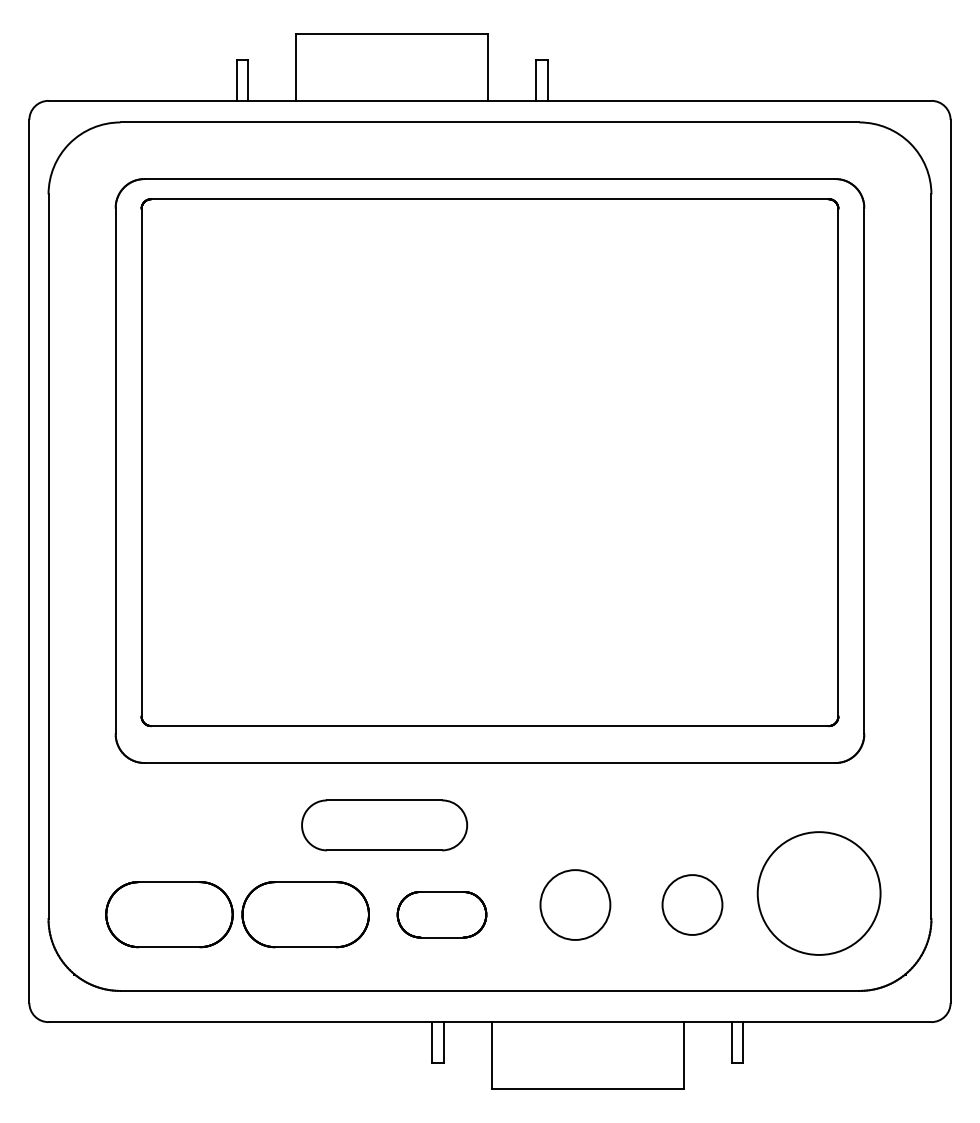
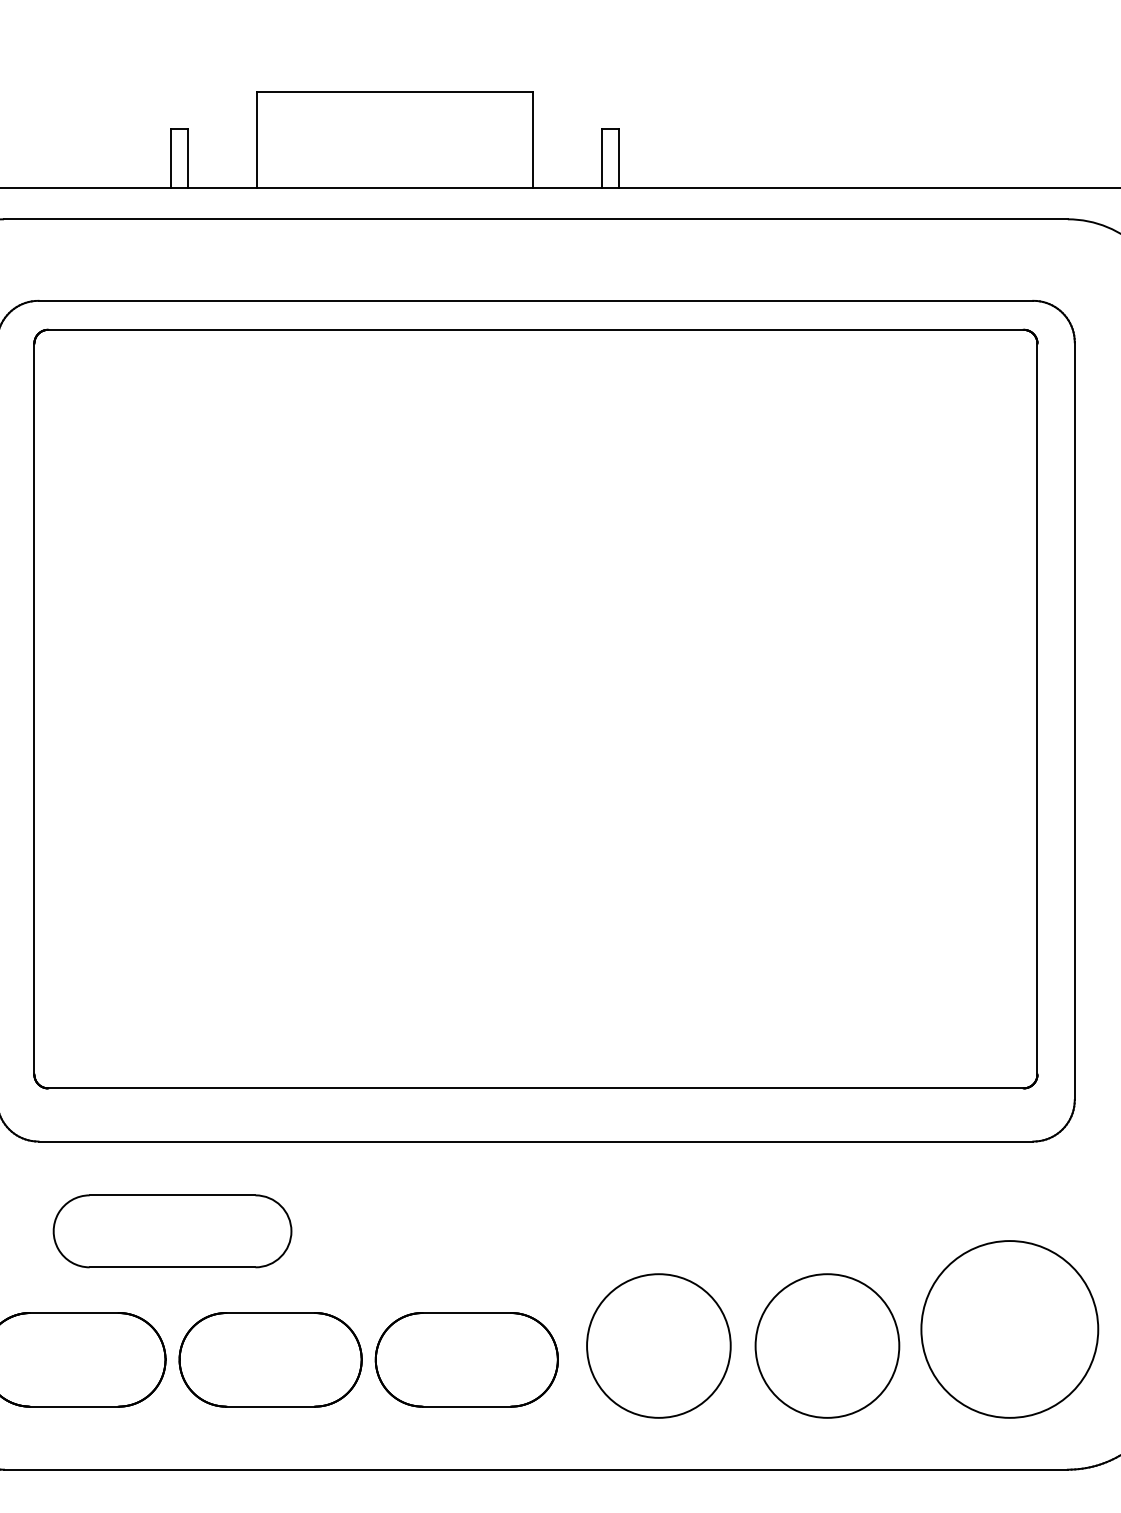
part: (384, 825) -> (172, 1231), moved
circle: (575, 904) -> (659, 1345), size x1.43
circle: (692, 904) -> (827, 1345), size x1.67
part: (441, 914) -> (466, 1359), size x1.43

